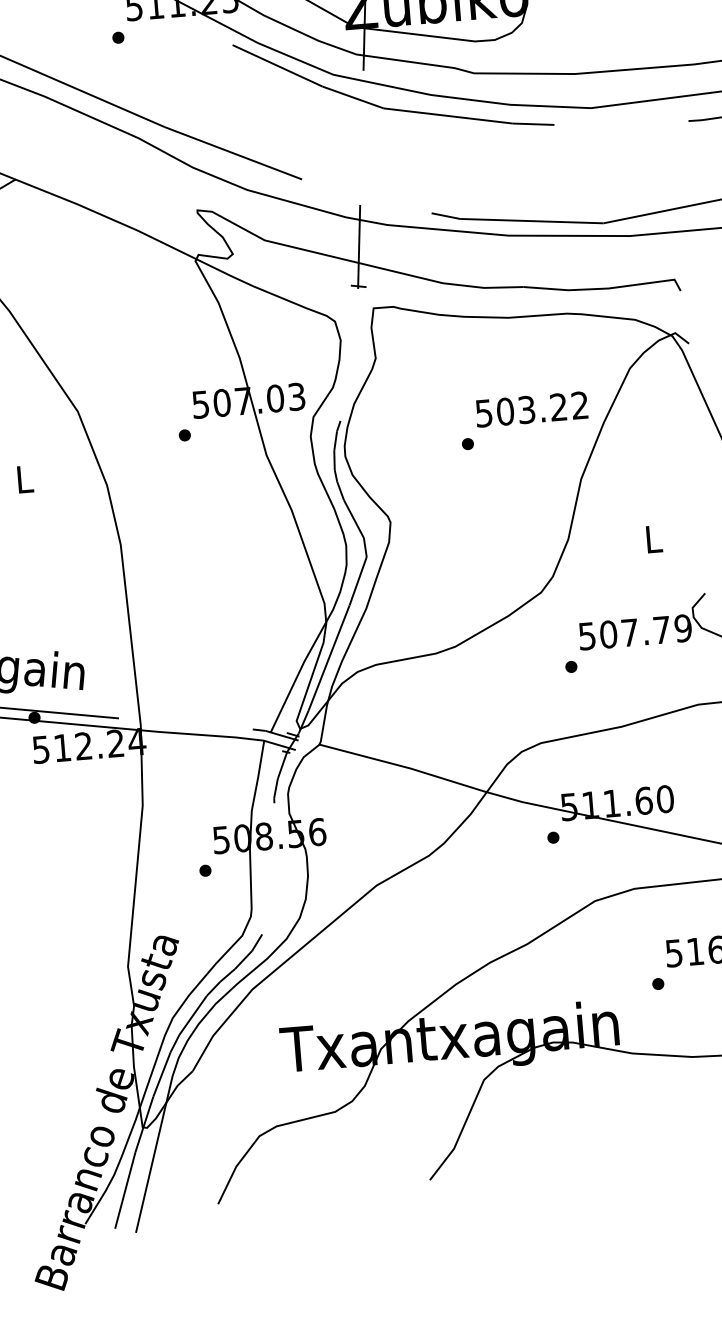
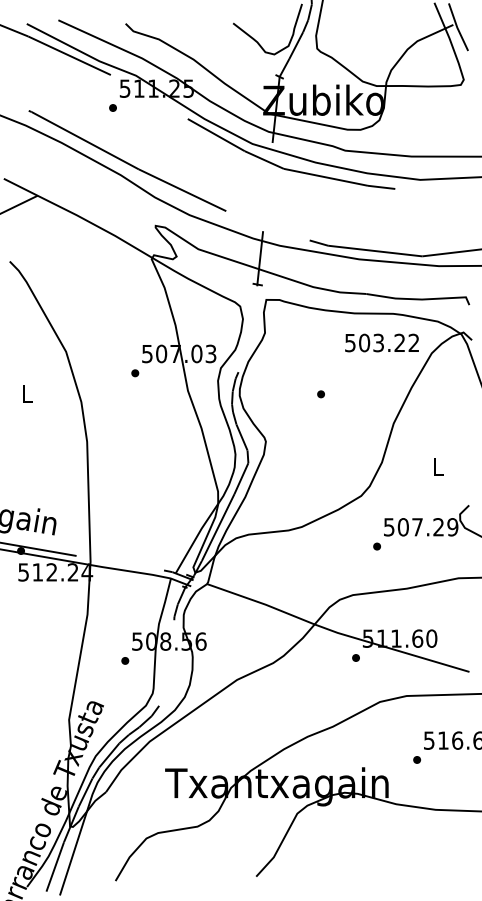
text: (530, 408) -> (381, 342), moved
text: (661, 630) -> (438, 527), 507.79 -> 507.29

